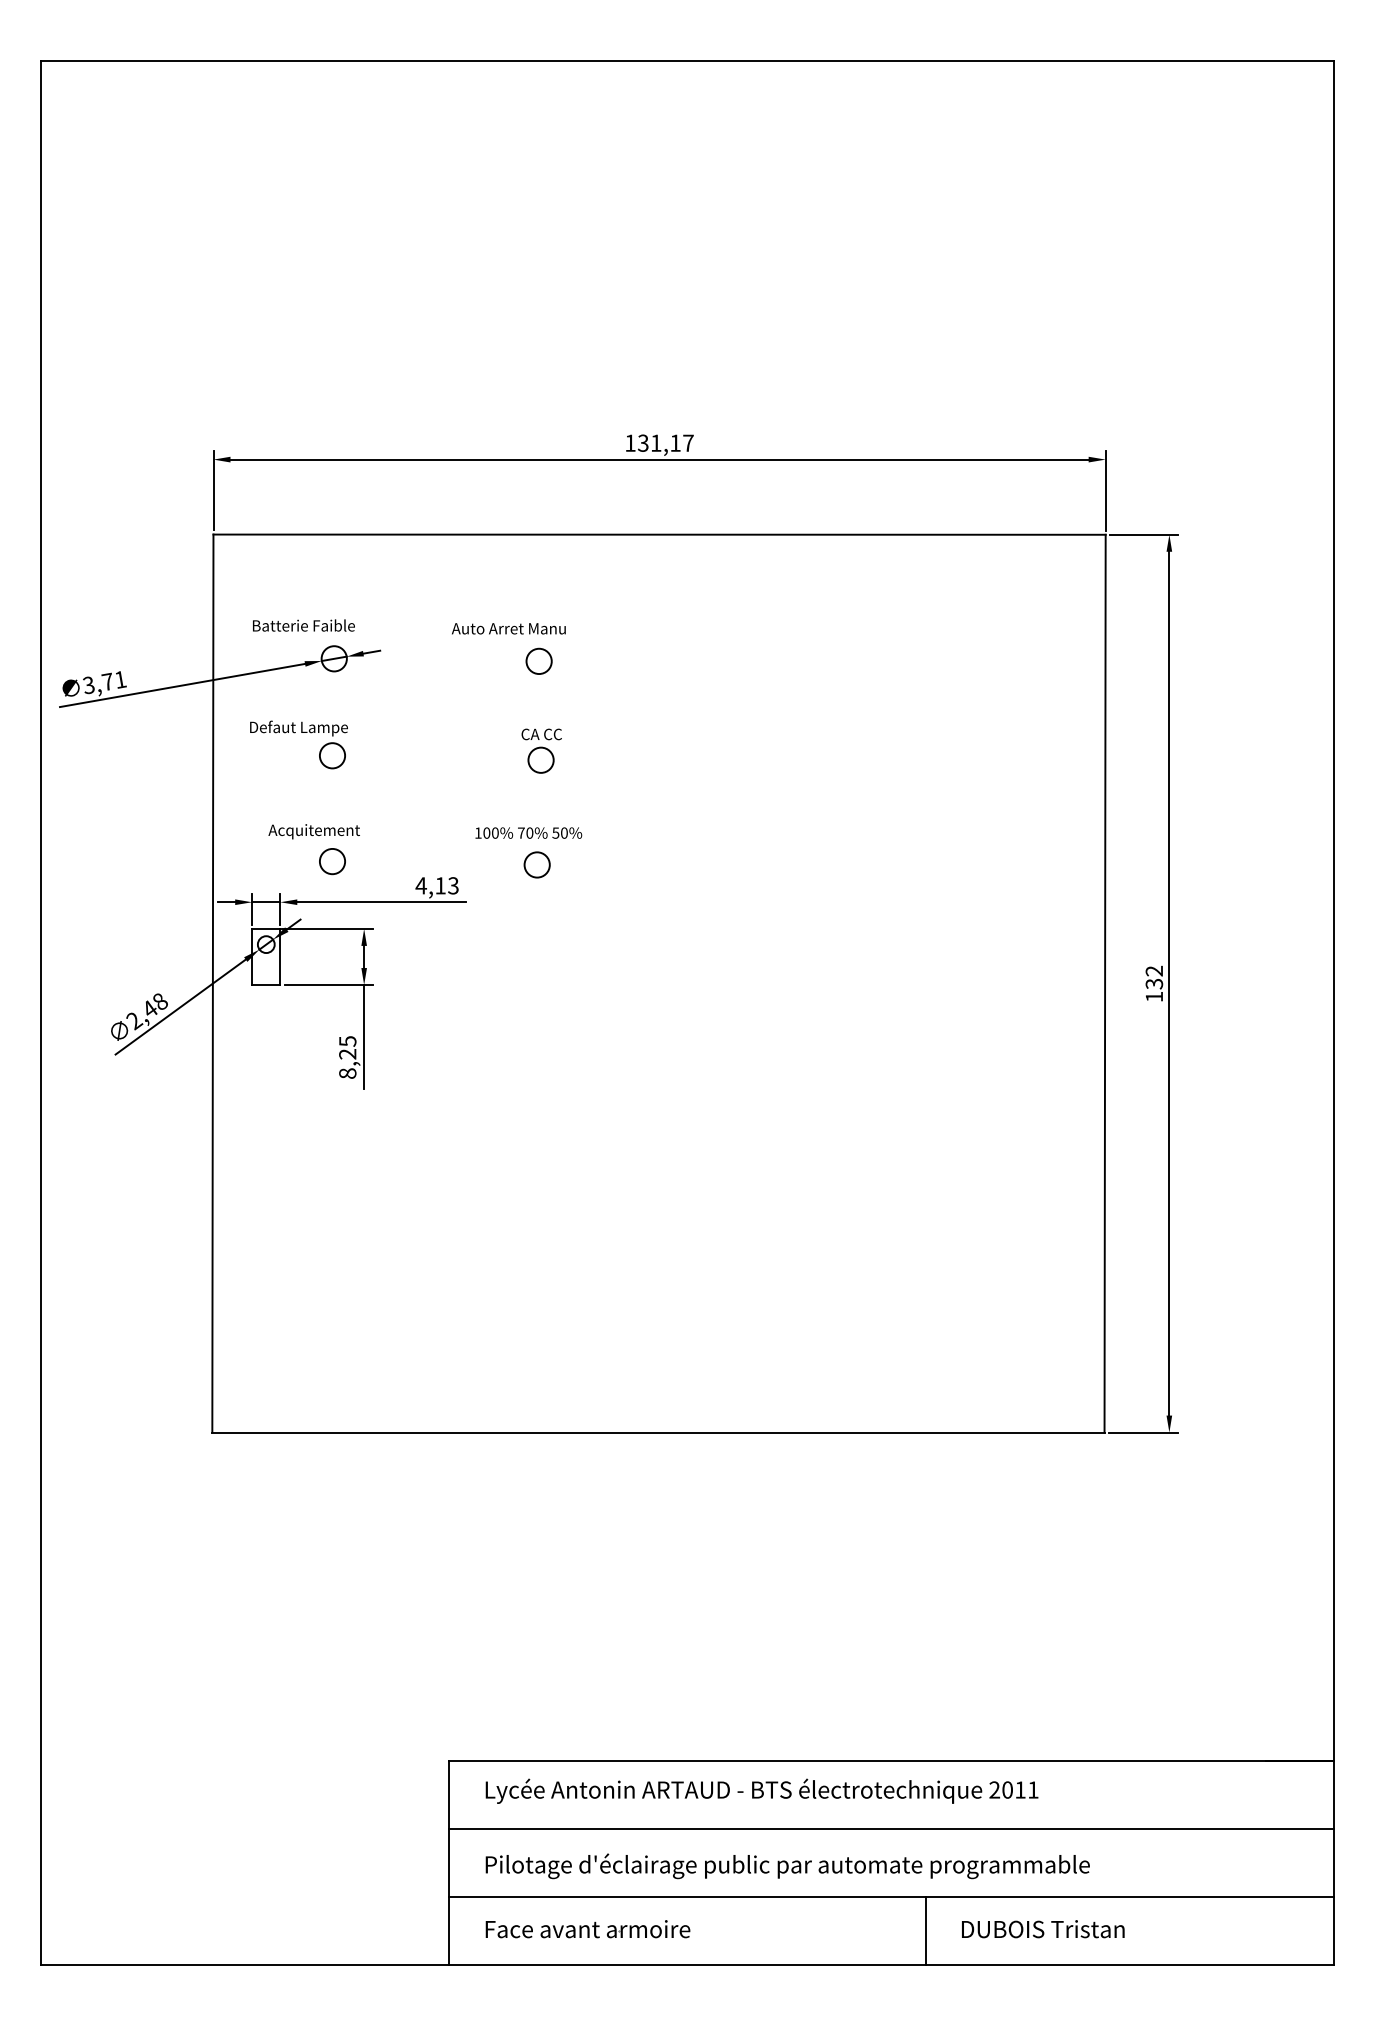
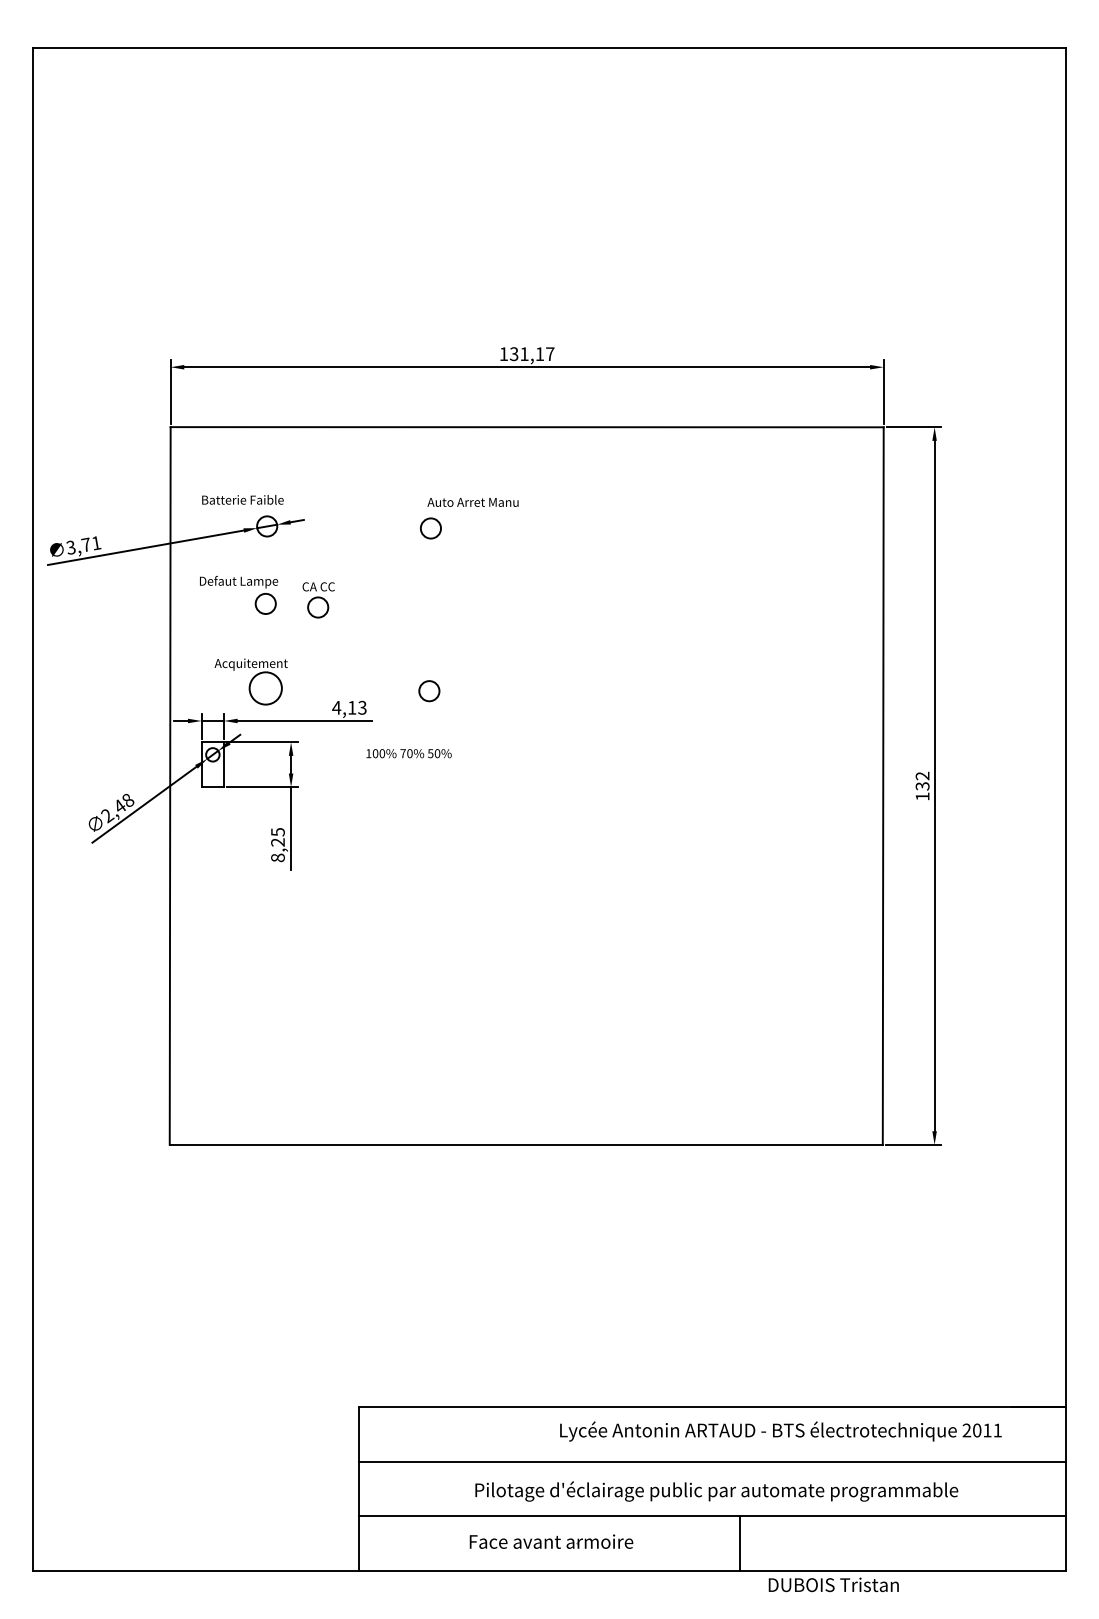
text: (508, 628) -> (472, 502), moved
part: (541, 750) -> (318, 599), moved
text: (528, 832) -> (408, 753), moved
circle: (332, 861) -> (265, 688), size x1.6
text: (761, 1790) -> (780, 1430), moved
text: (787, 1866) -> (716, 1491), moved
part: (587, 1929) -> (551, 1541), moved
text: (1043, 1929) -> (834, 1585), moved

